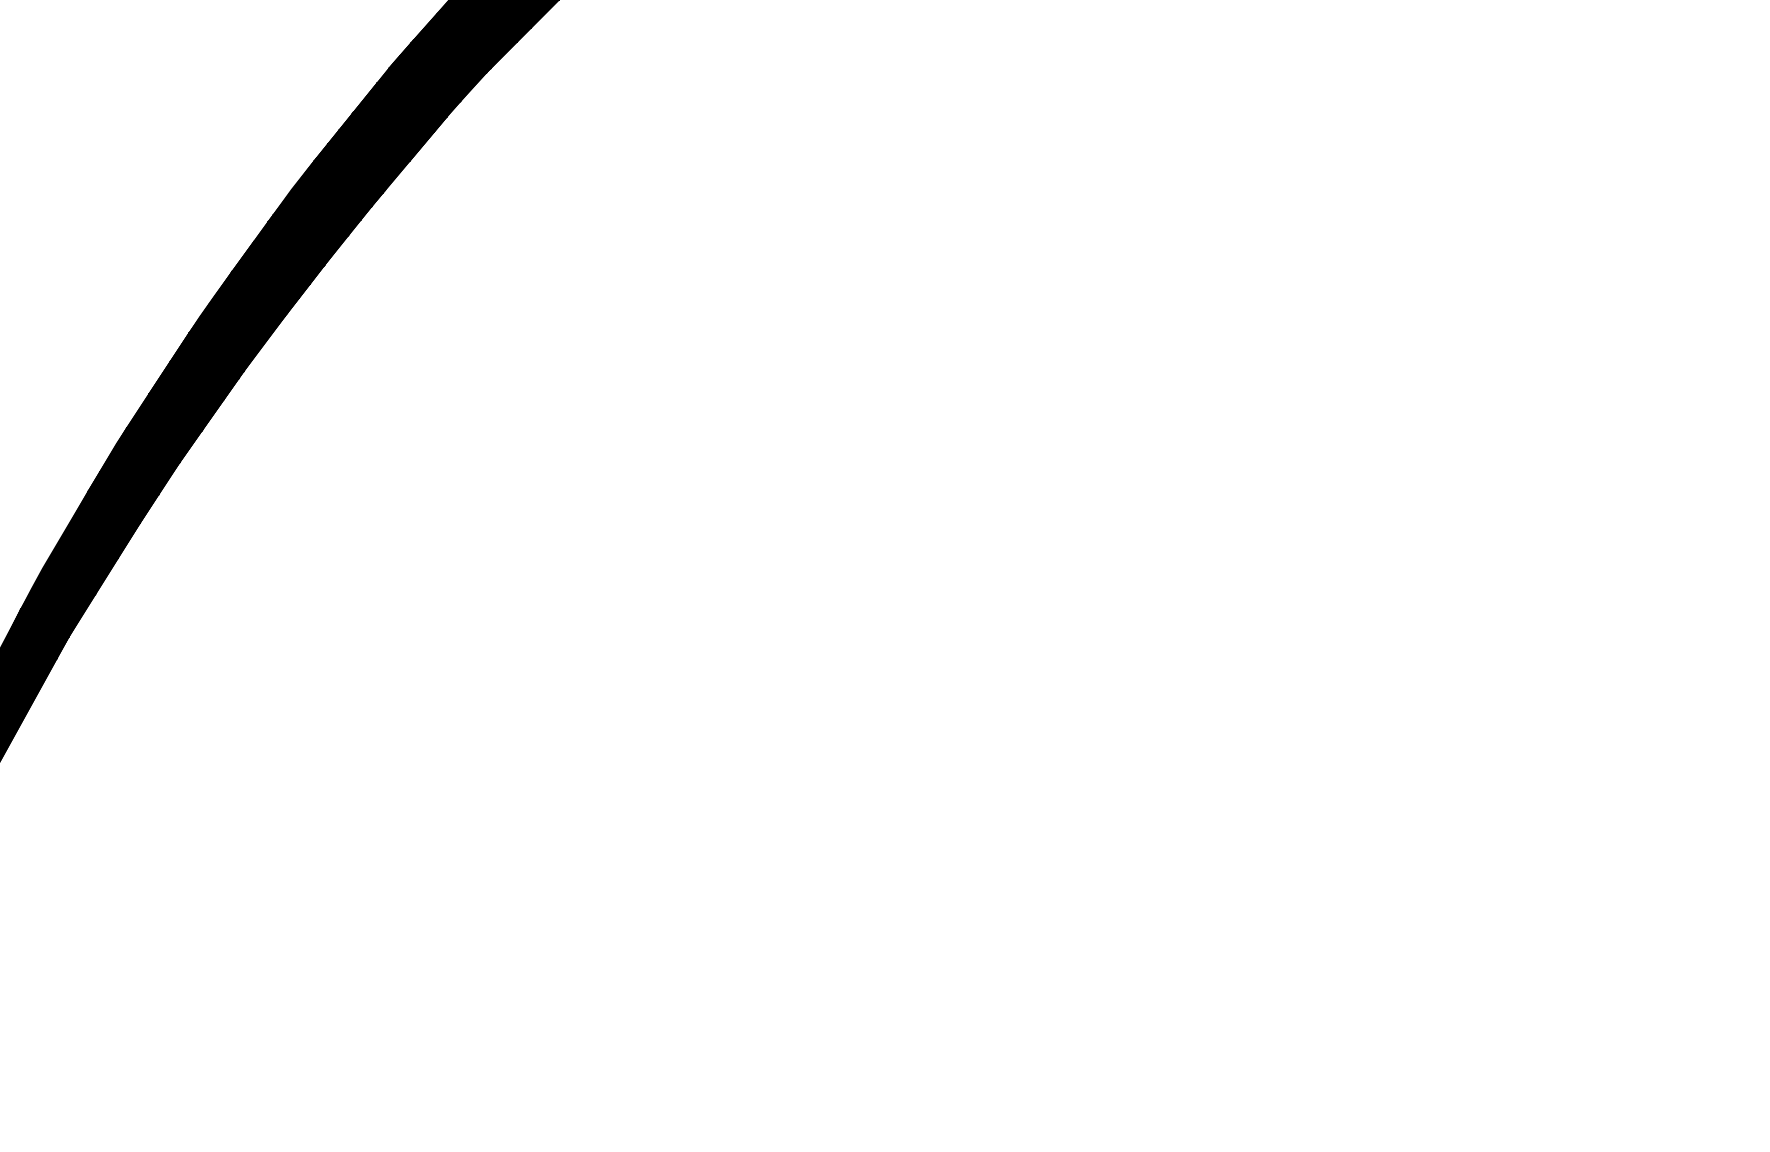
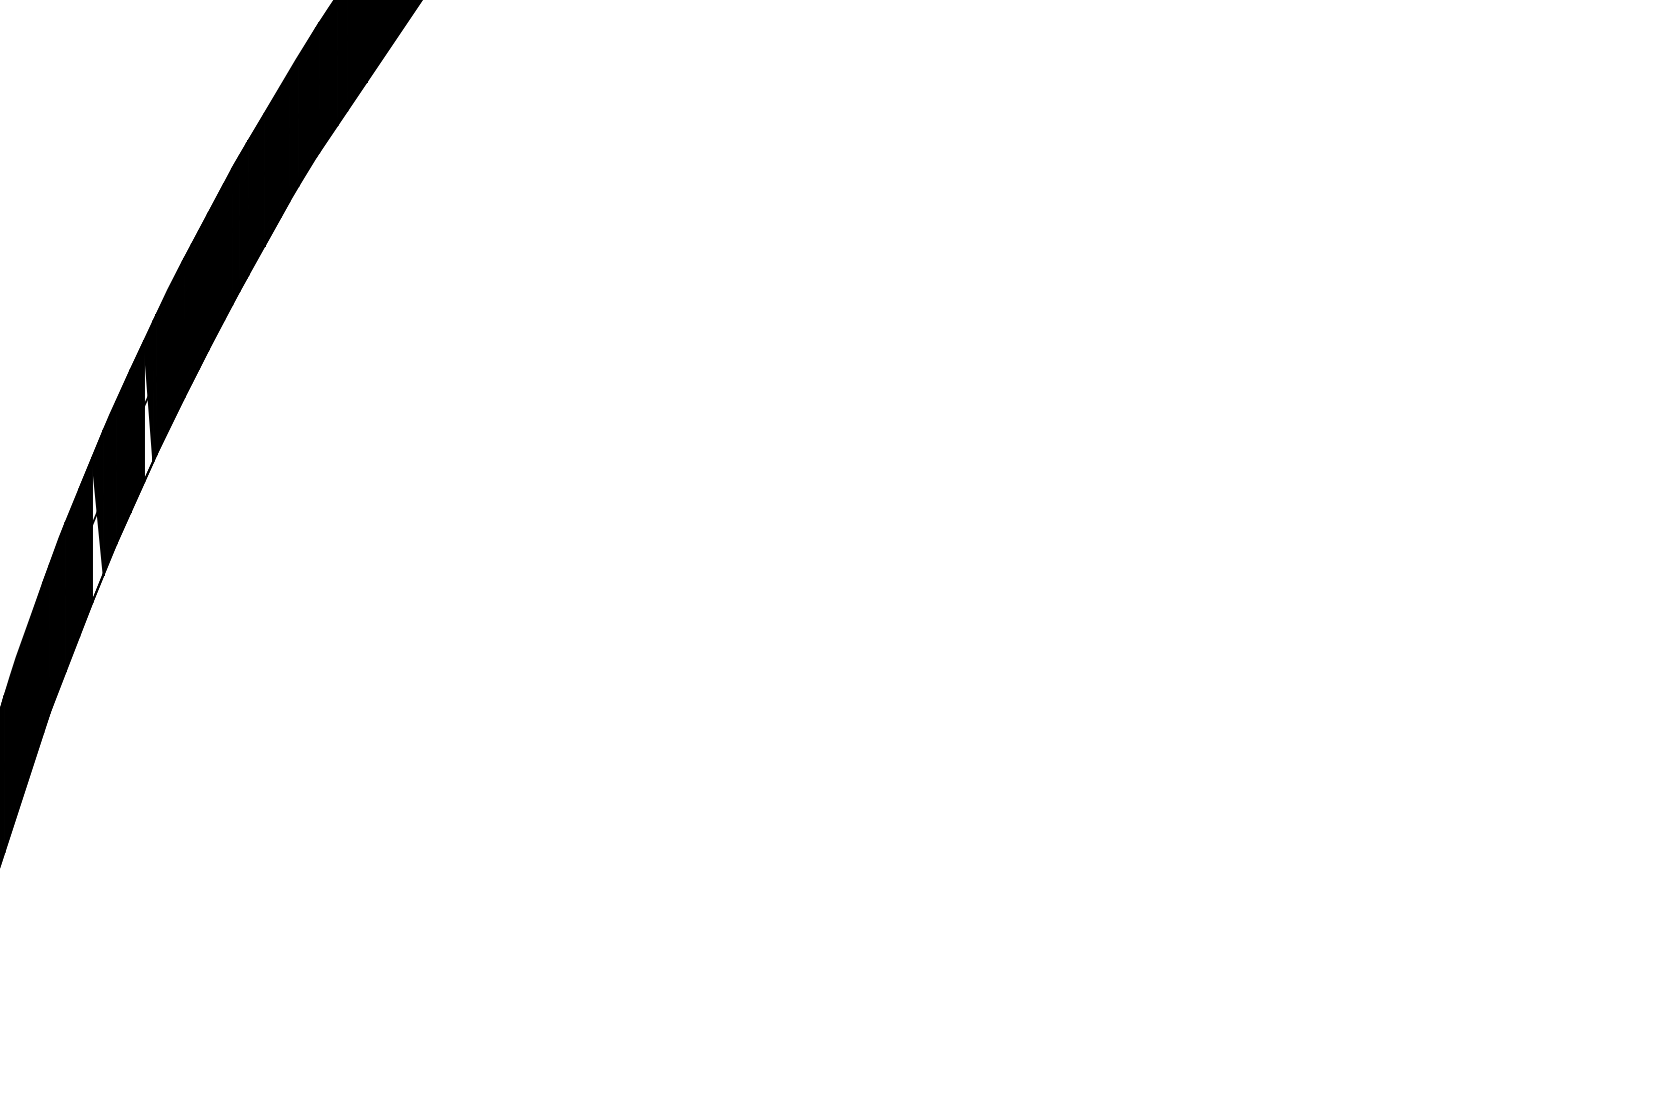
fill: (243, 321) -> (148, 411), removed
fill: (161, 443) -> (97, 530), removed

